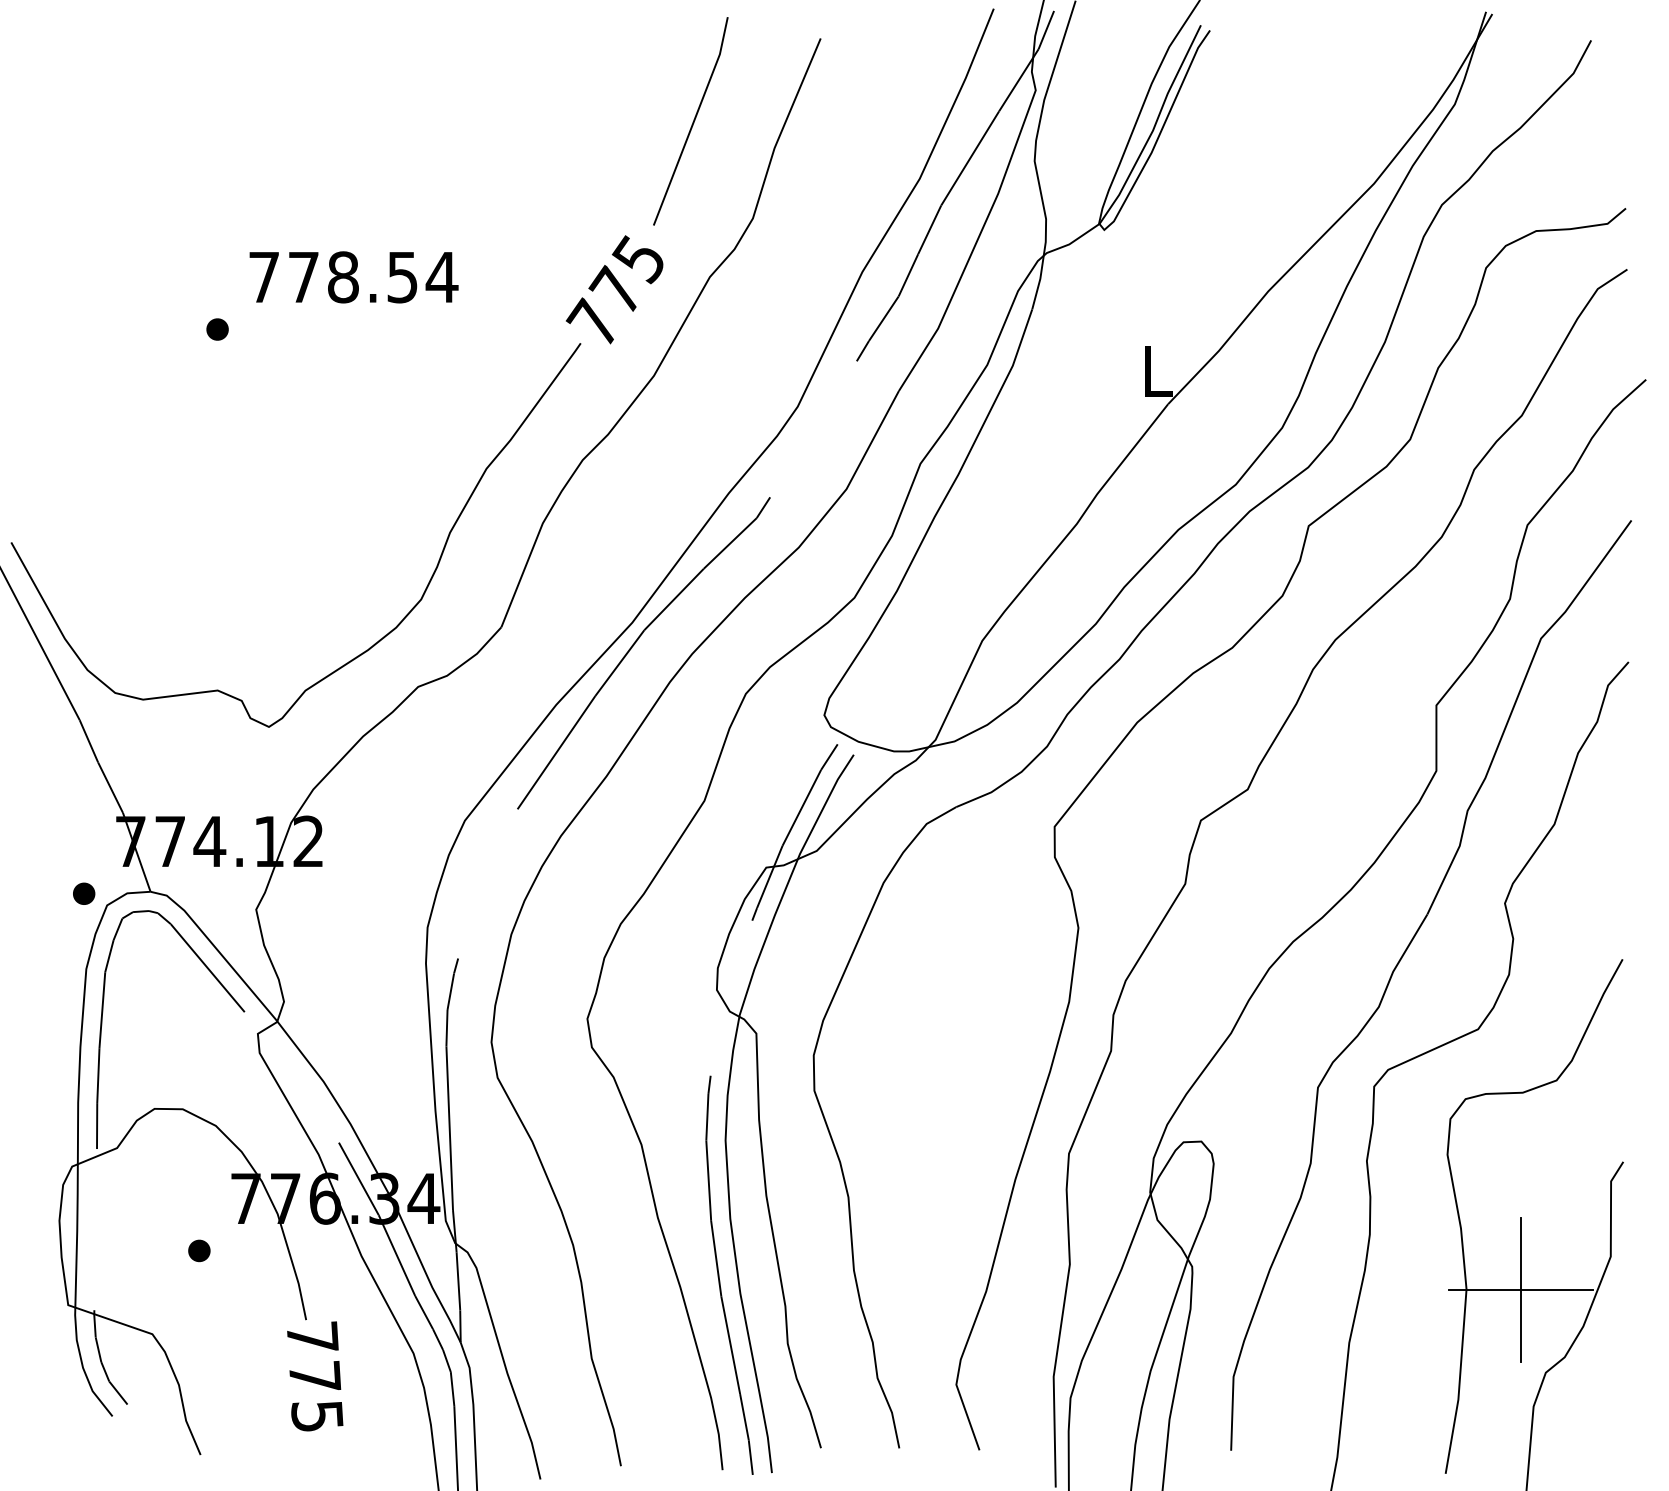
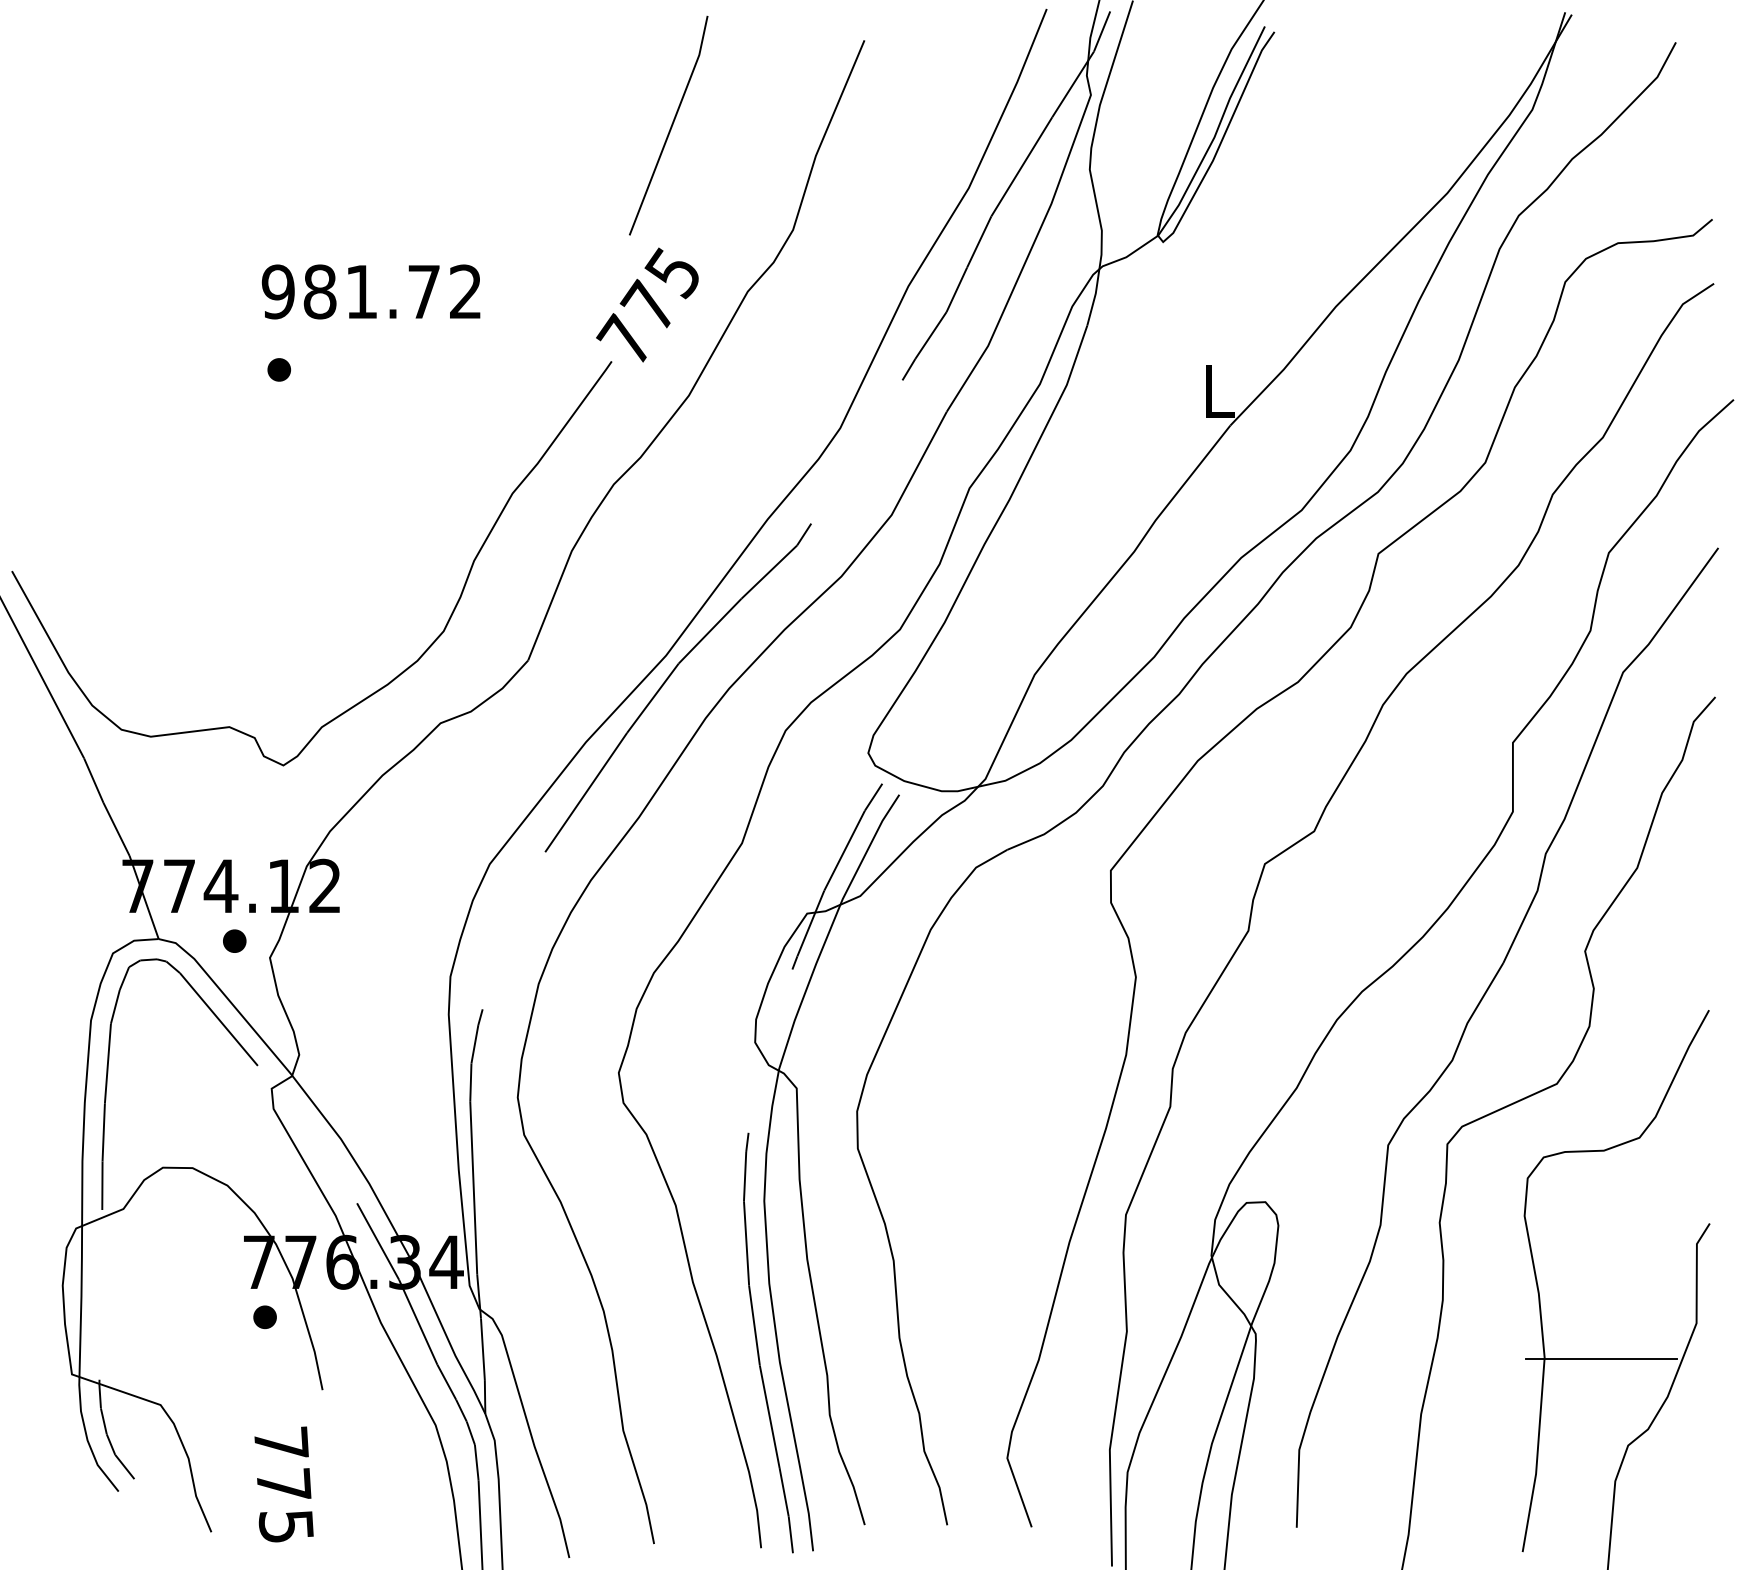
line: (692, 122) -> (670, 126), moved
text: (353, 276) -> (372, 291), 778.54 -> 981.72
part: (216, 329) -> (278, 369), moved
part: (83, 893) -> (234, 940), moved
part: (198, 1251) -> (264, 1317), moved
line: (1520, 1290) -> (1601, 1358), removed
text: (314, 1376) -> (283, 1484), moved

